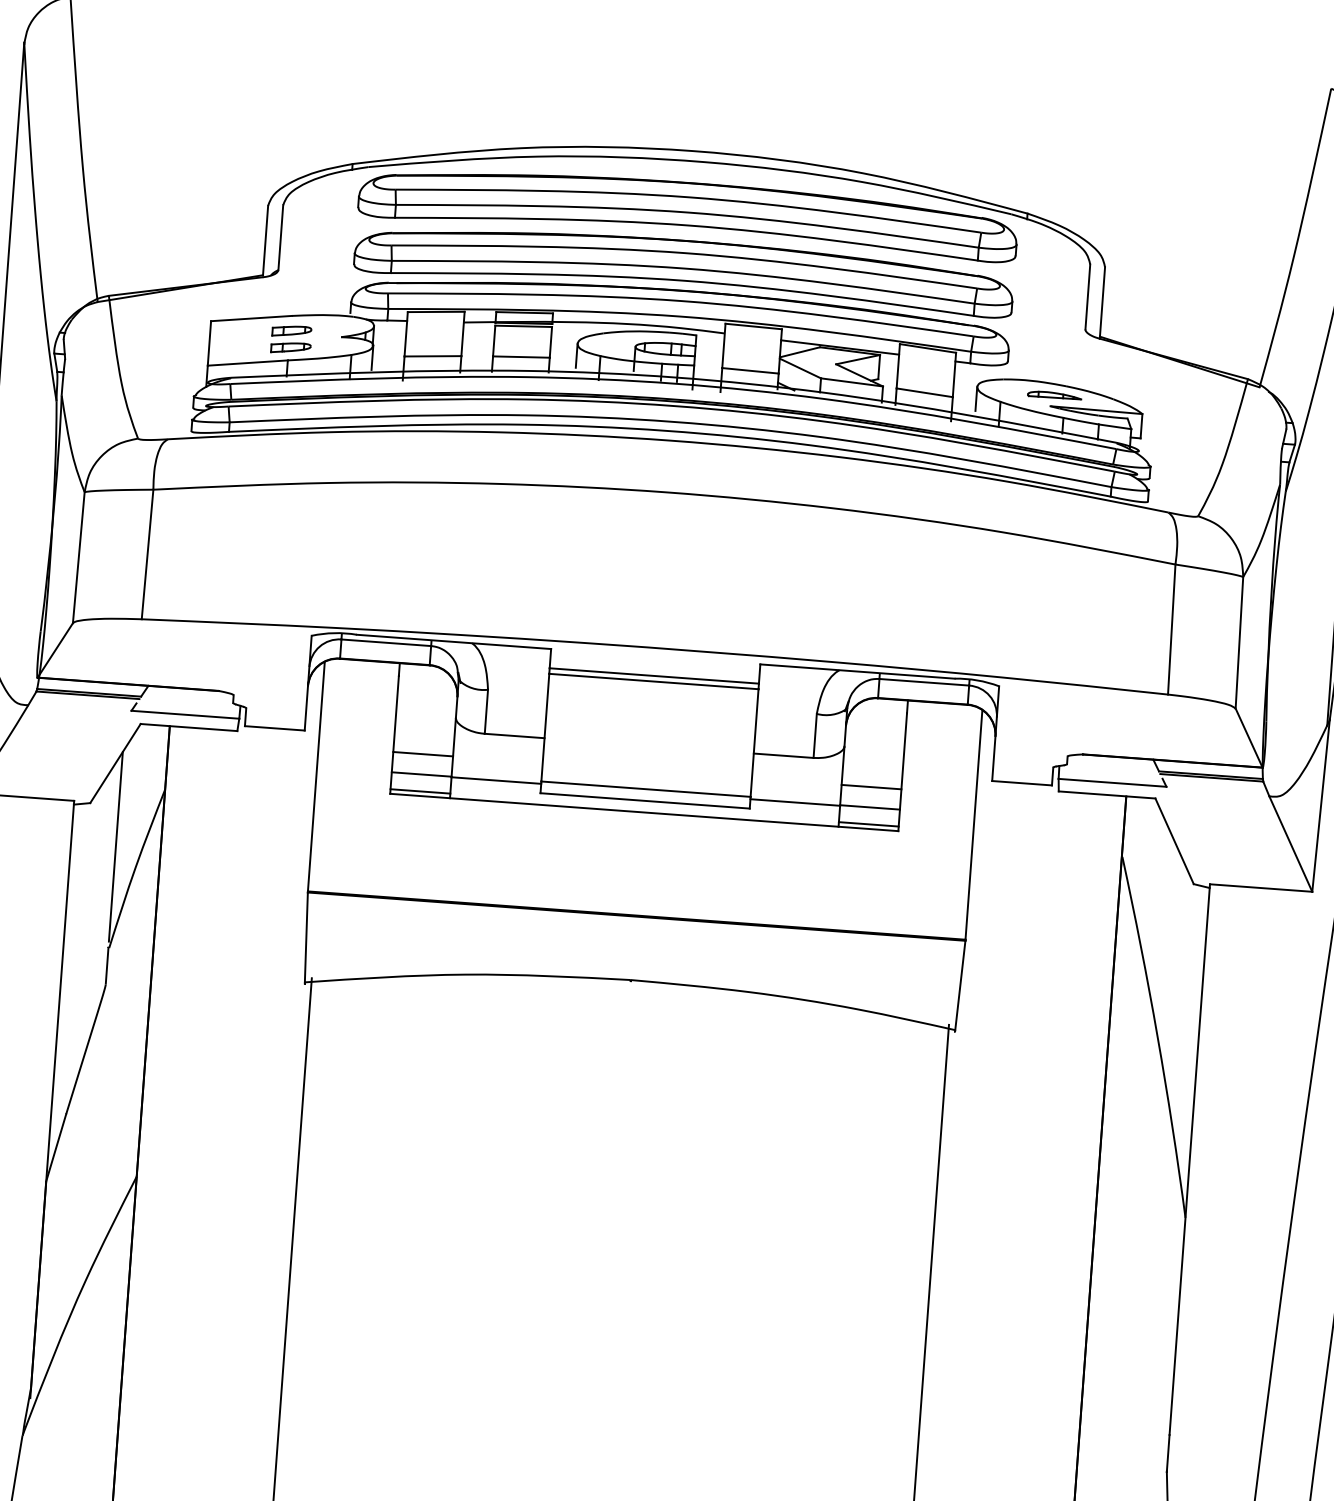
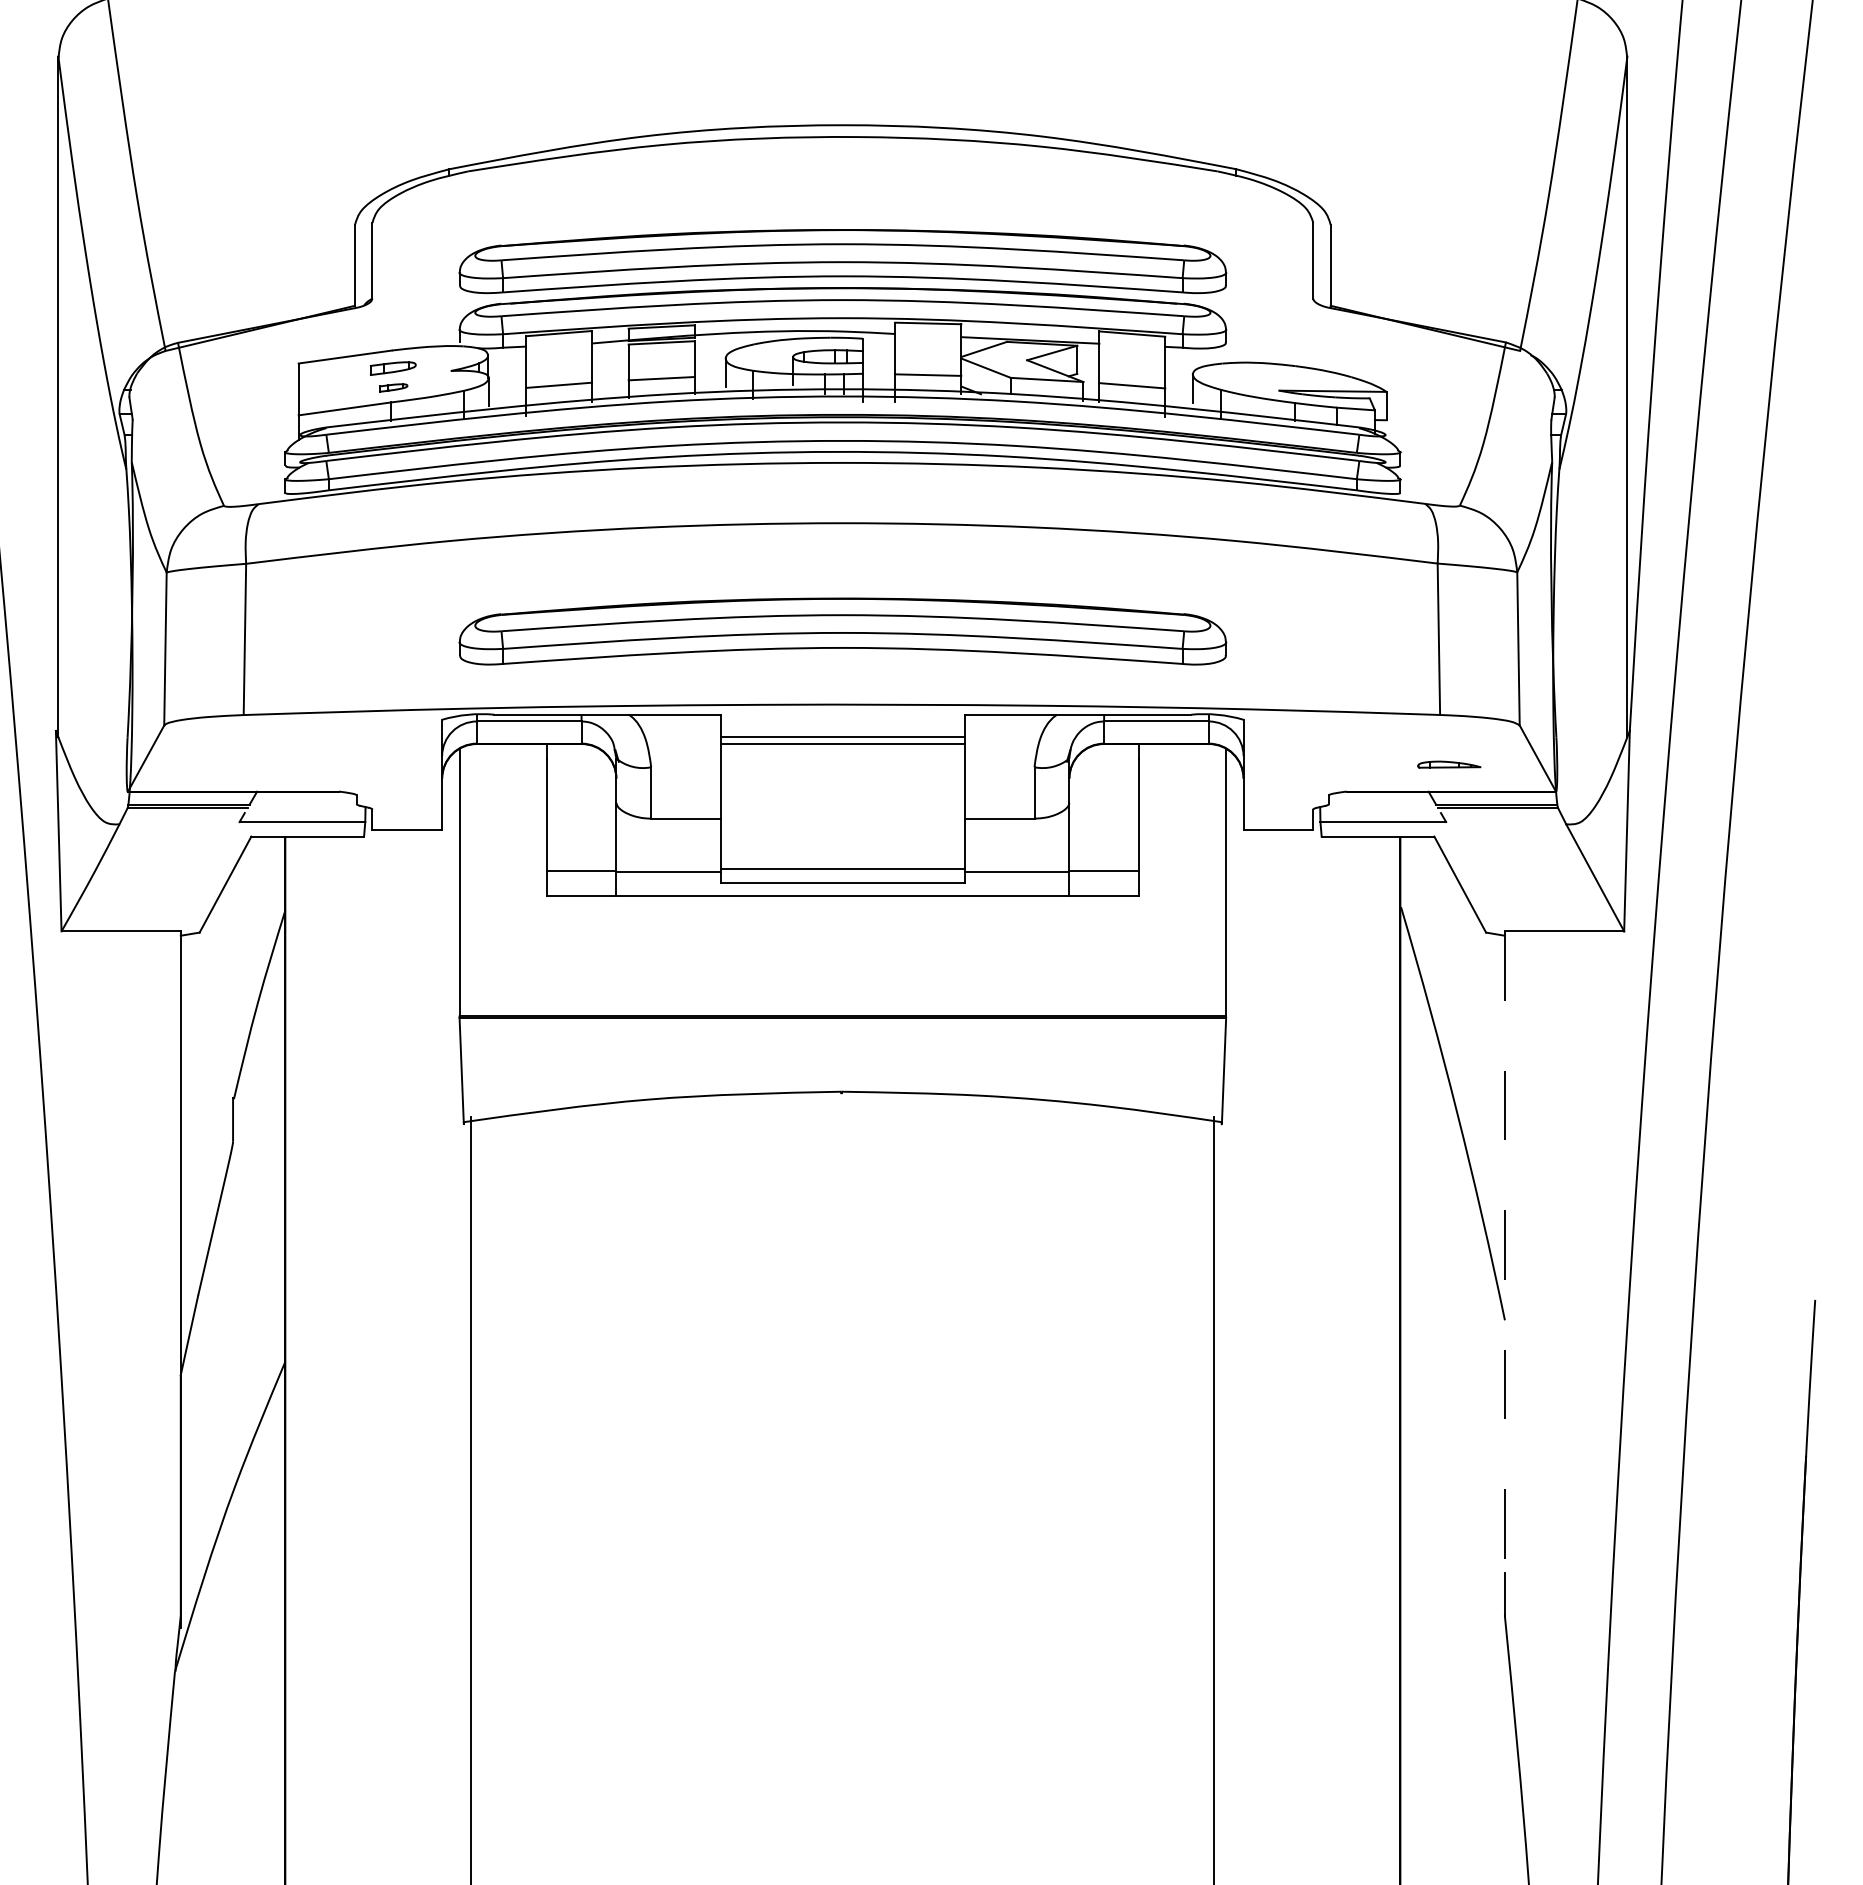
part: (688, 211) -> (842, 631), moved
part: (290, 347) -> (393, 387), size x0.6
part: (1054, 395) -> (1449, 764), moved
line: (423, 754) -> (581, 847), removed
line: (871, 787) -> (1104, 847), removed
line: (420, 791) -> (581, 890), removed
line: (869, 823) -> (1104, 890), removed
line: (116, 846) -> (233, 980), removed
line: (1189, 1159) -> (1504, 1252), solid -> dashed

